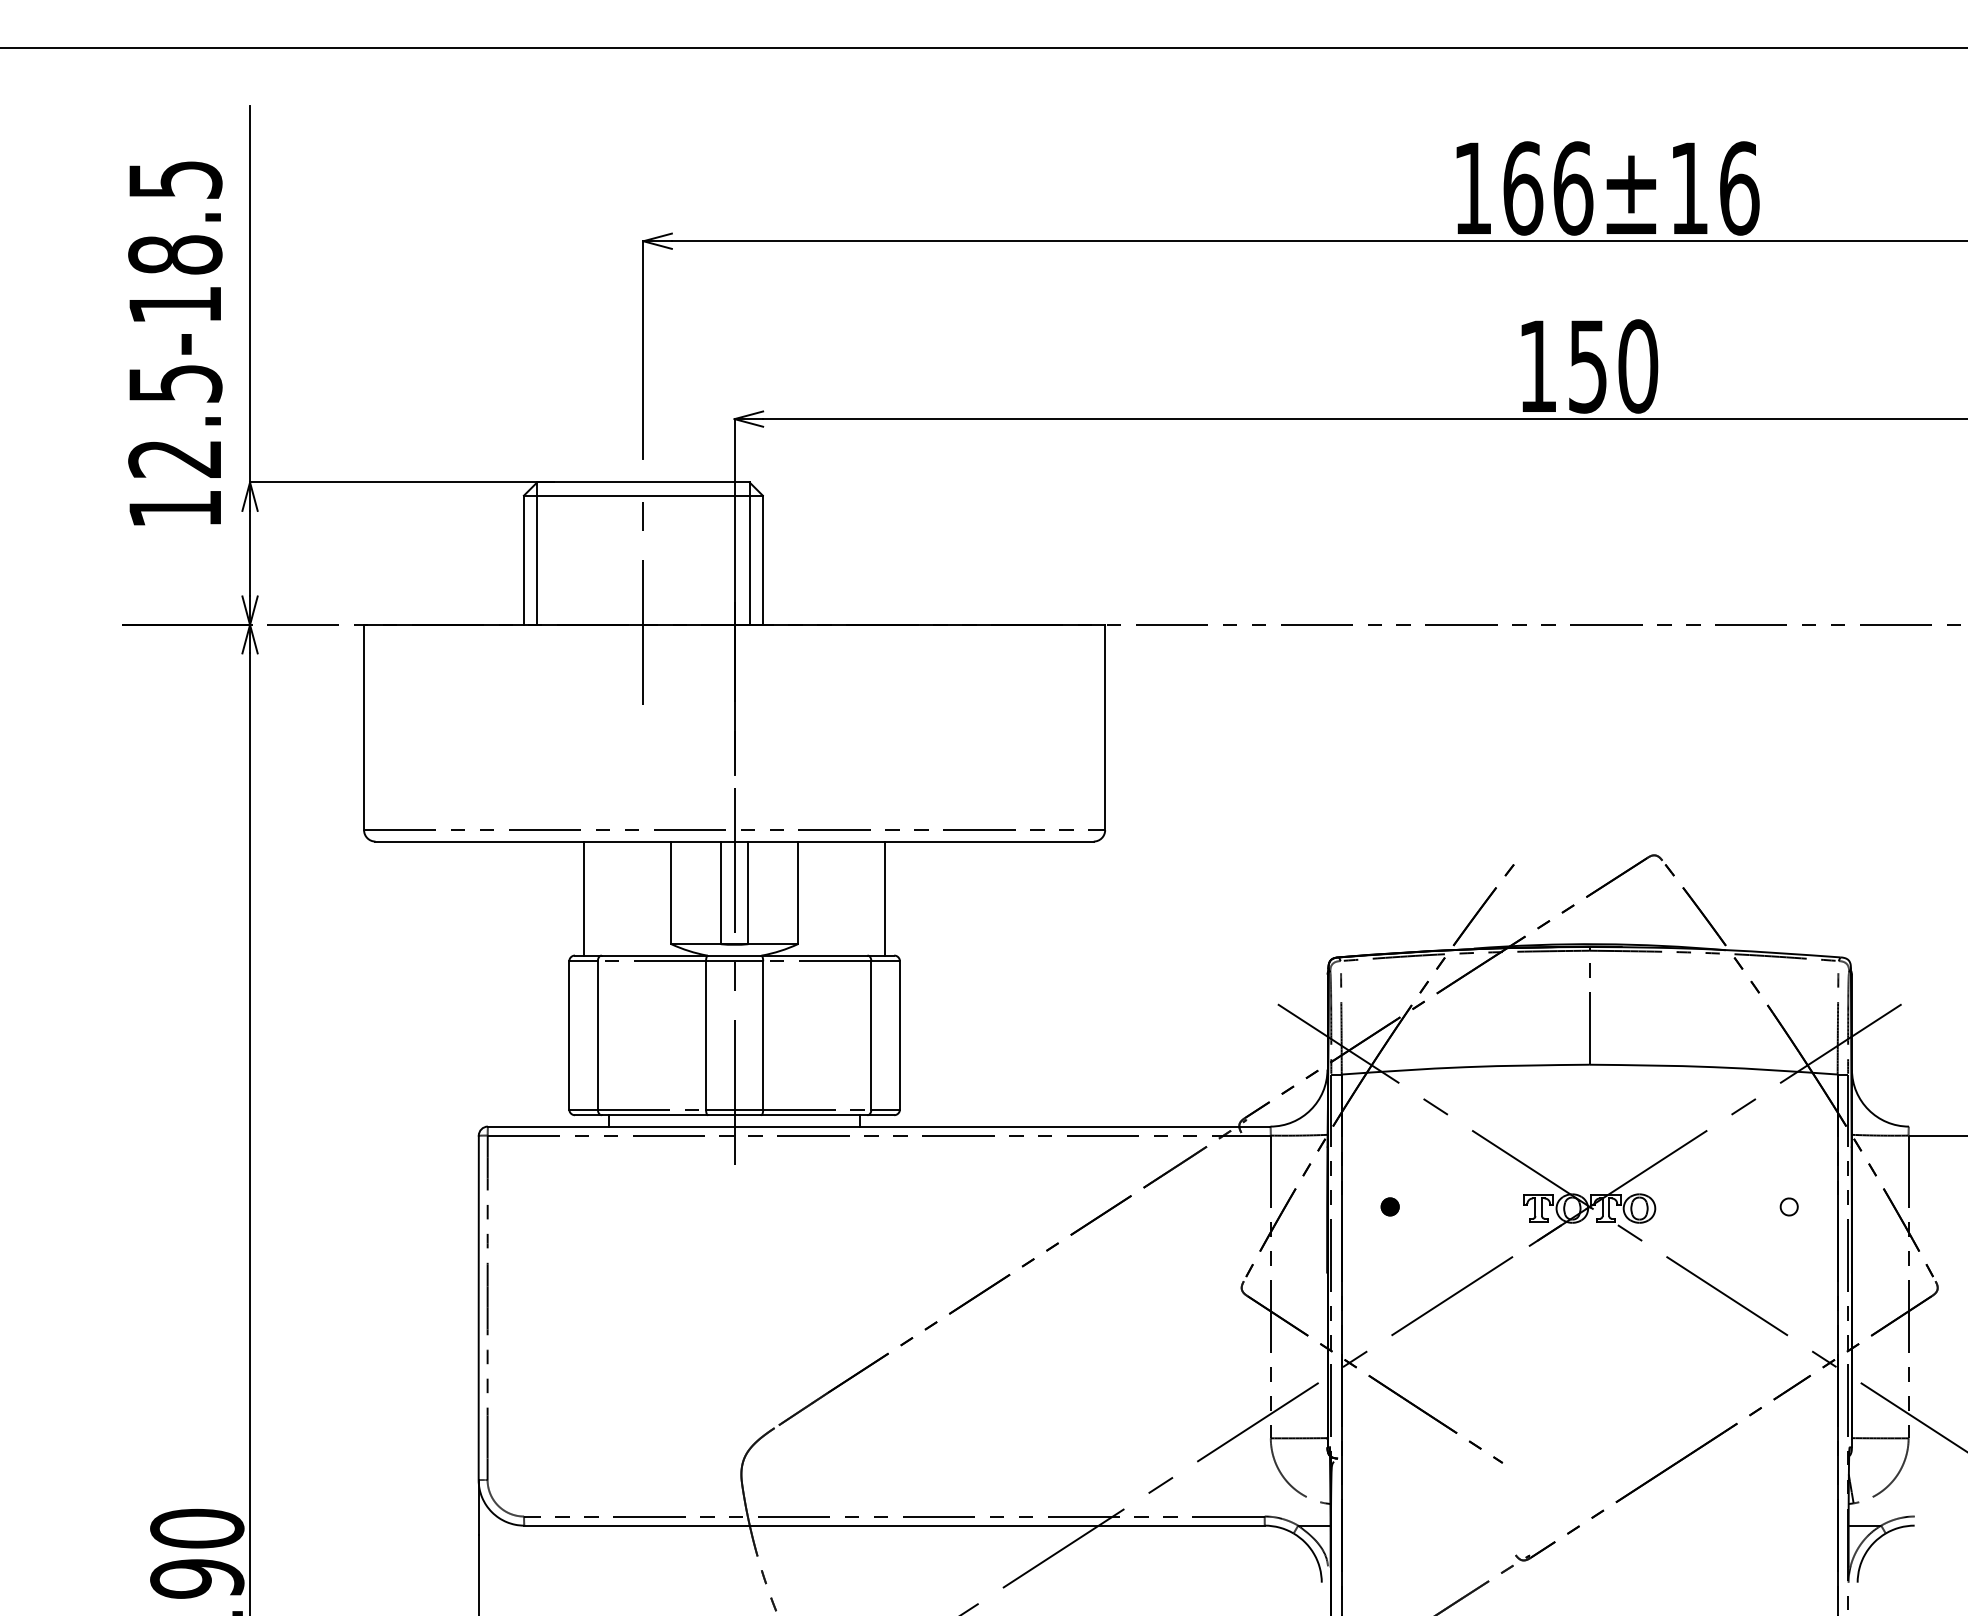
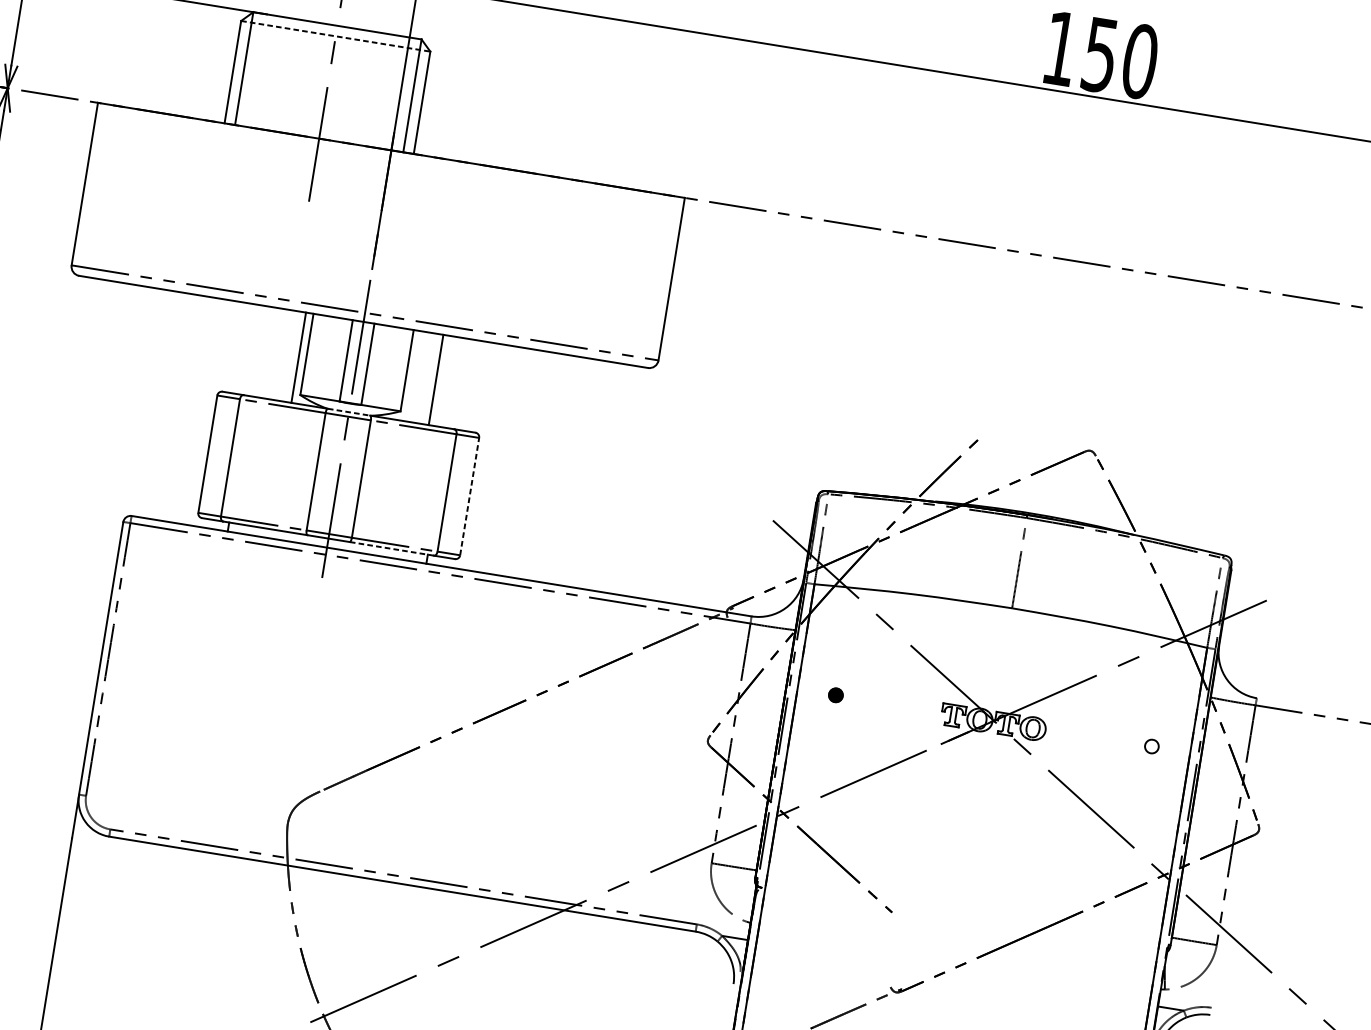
line: (643, 495) -> (335, 36), solid -> dashed
line: (583, 898) -> (298, 357), moved
line: (885, 898) -> (436, 379), moved
line: (734, 955) -> (348, 412), solid -> dashed
line: (899, 1034) -> (469, 495), solid -> dashed
line: (813, 1115) -> (390, 548), solid -> dashed

